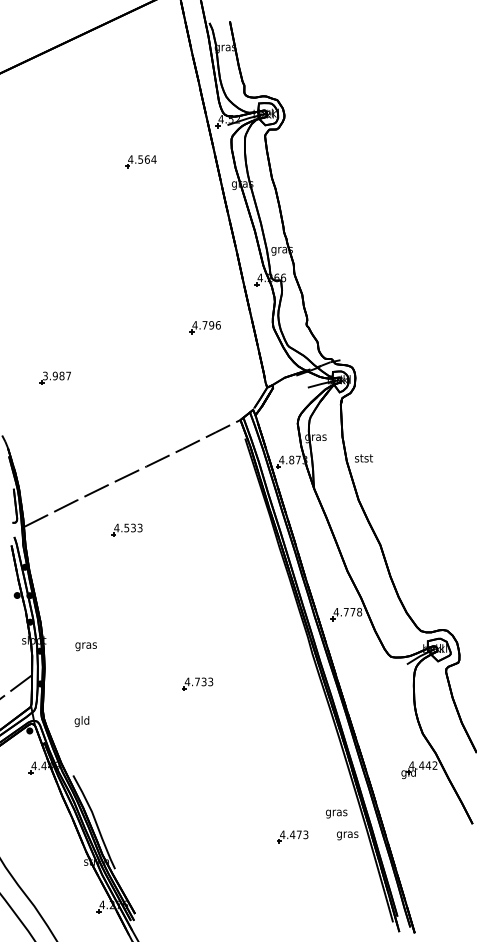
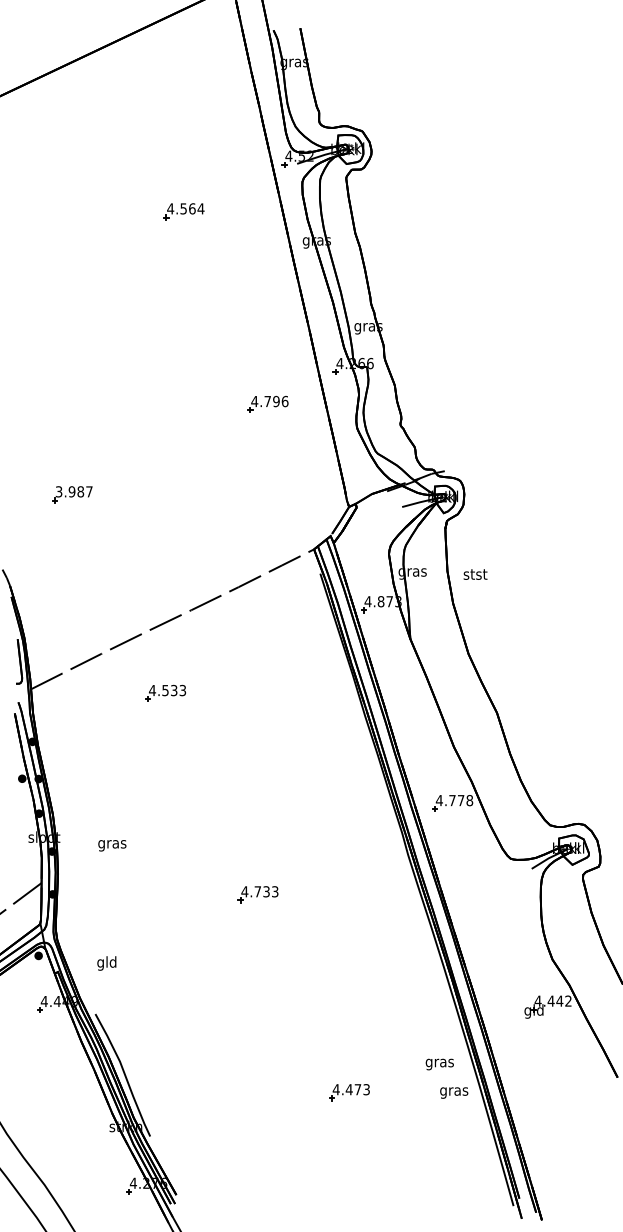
part: (204, 326) -> (267, 403), moved
text: (363, 458) -> (475, 574), moved
text: (81, 721) -> (106, 963), moved
part: (292, 837) -> (349, 1092), moved

